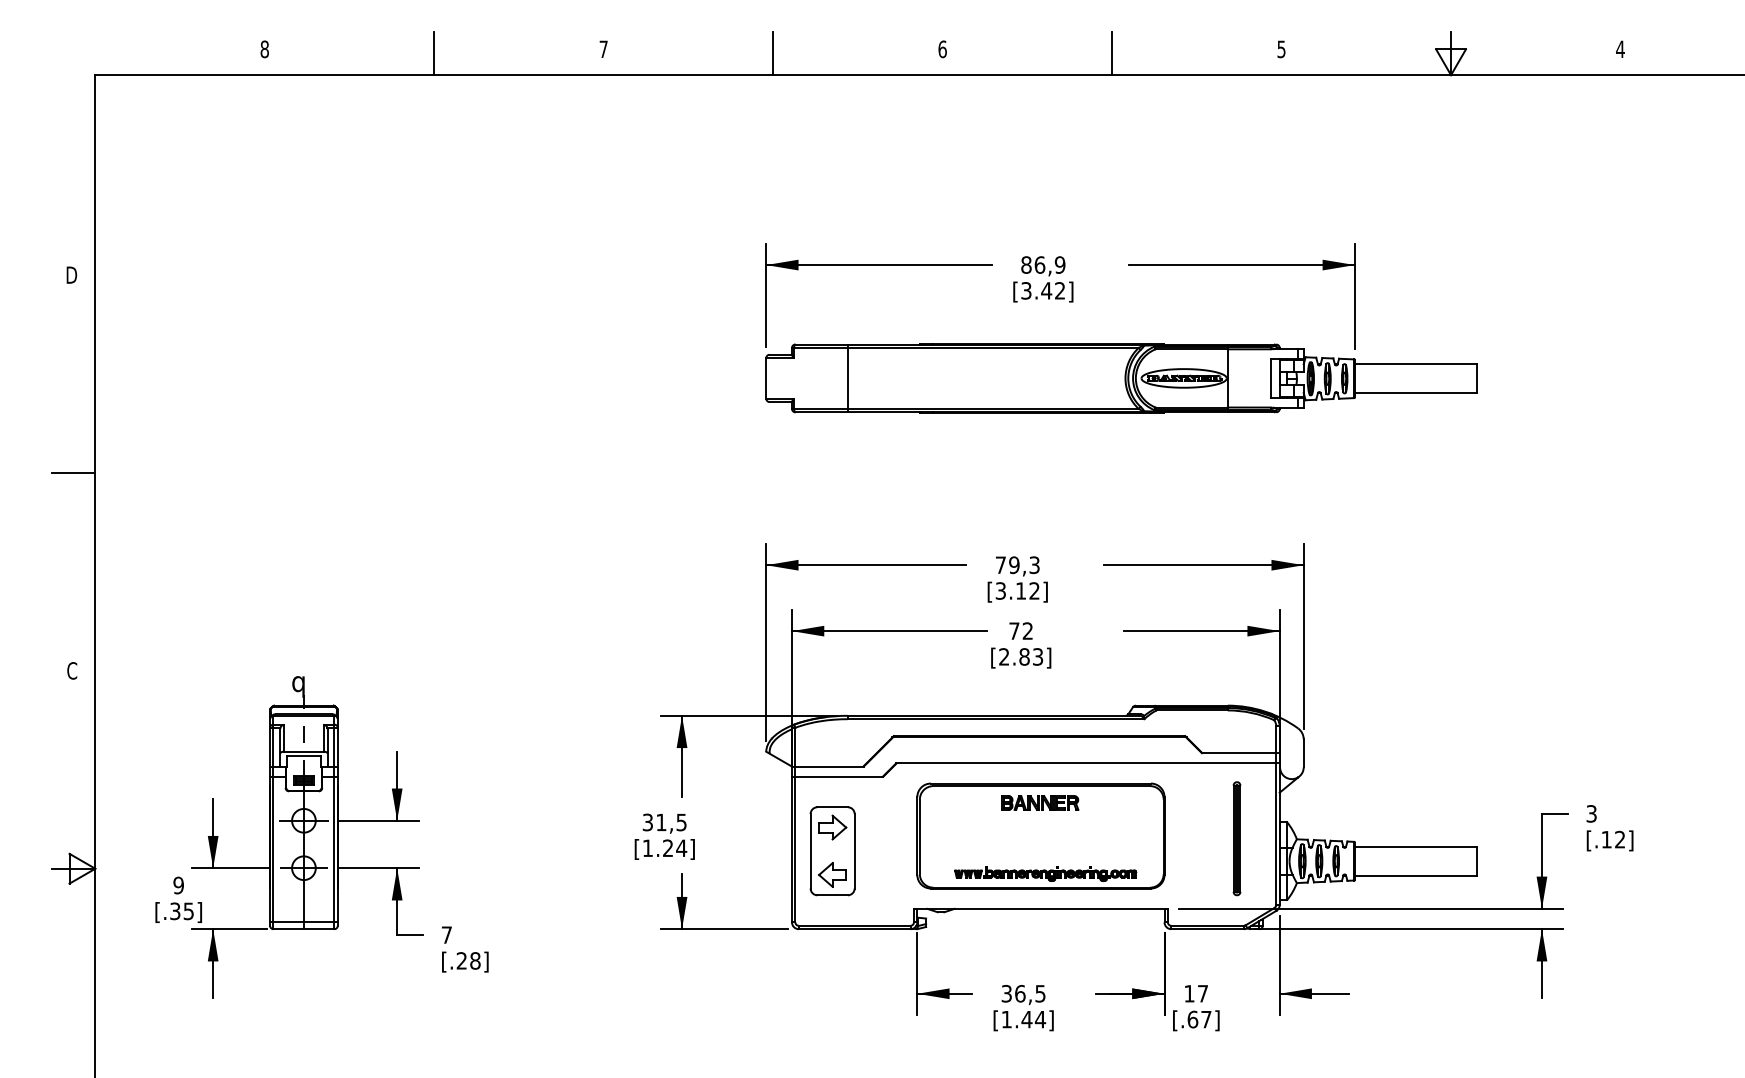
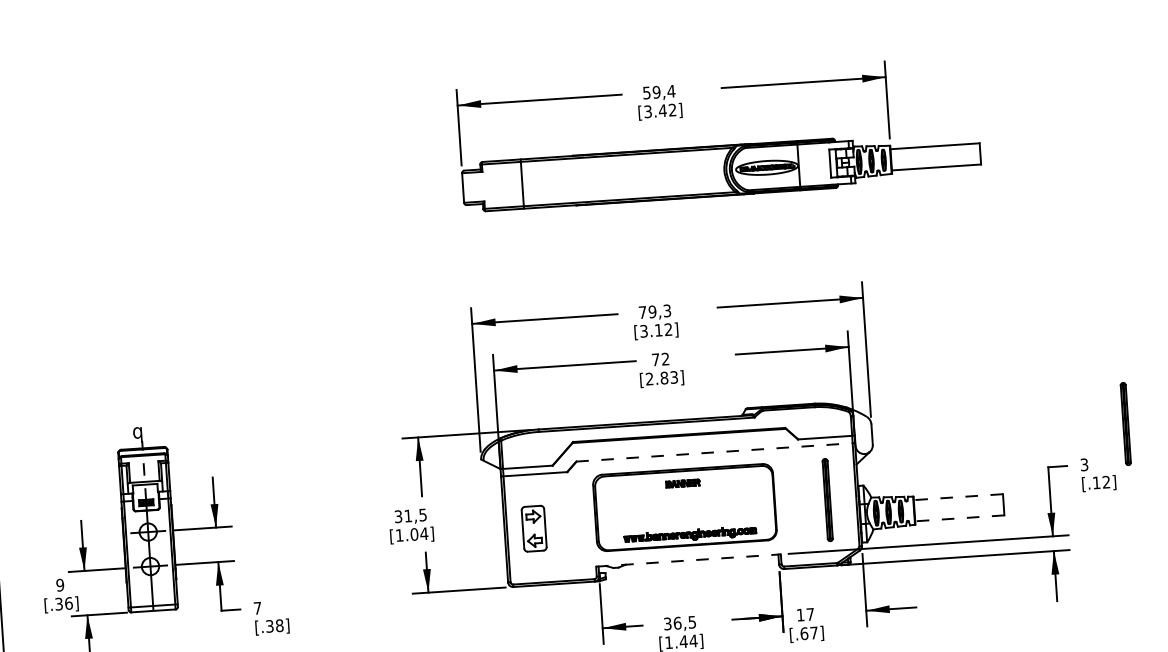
text: (1043, 264) -> (659, 91), 86,9 -> 59,4
part: (1651, 761) -> (1125, 423), added
line: (1088, 763) -> (716, 452), solid -> dashed
part: (1040, 802) -> (683, 483), size x0.6
line: (1415, 846) -> (957, 497), solid -> dashed
text: (667, 848) -> (413, 534), [1.24] -> [1.04]
part: (832, 851) -> (534, 528), size x0.7
line: (1415, 875) -> (959, 518), solid -> dashed
line: (1040, 908) -> (688, 560), solid -> dashed
text: (188, 911) -> (68, 603), [.35] -> [.36]
text: (461, 960) -> (269, 626), [.28] -> [.38]

